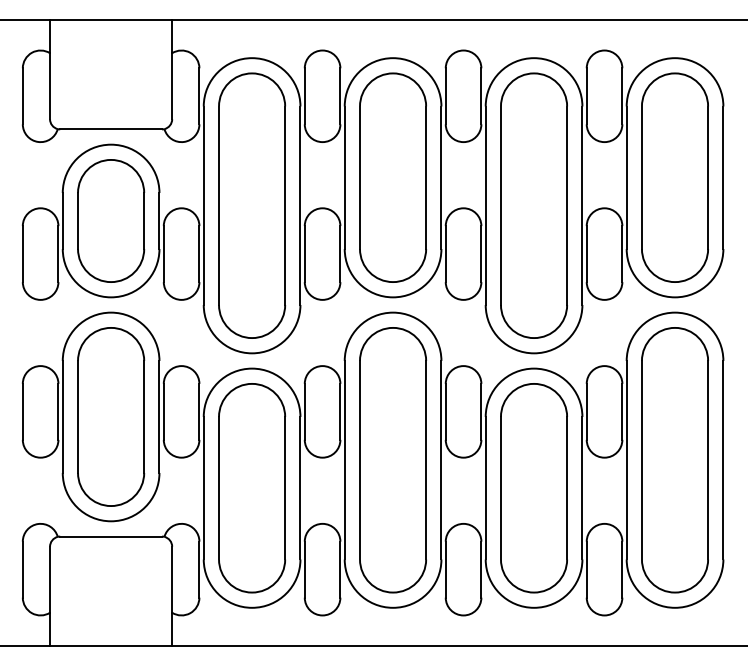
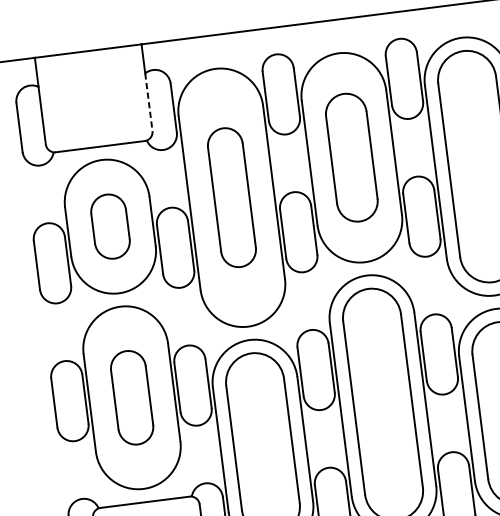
line: (172, 86) -> (149, 102), solid -> dashed
part: (392, 177) -> (351, 157), size x0.7
part: (252, 205) -> (232, 197), size x0.6
part: (111, 220) -> (110, 226), size x0.6
part: (111, 416) -> (132, 397), size x0.6

